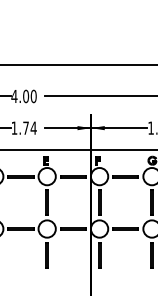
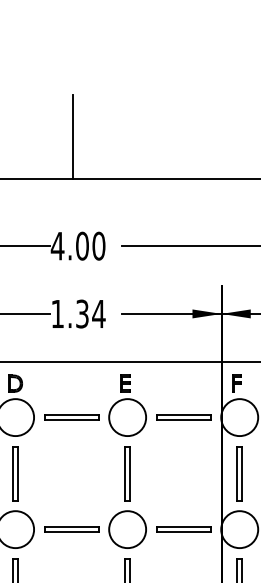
line: (21, 45) -> (72, 137), added
text: (25, 127) -> (81, 312), 1.74 -> 1.34

